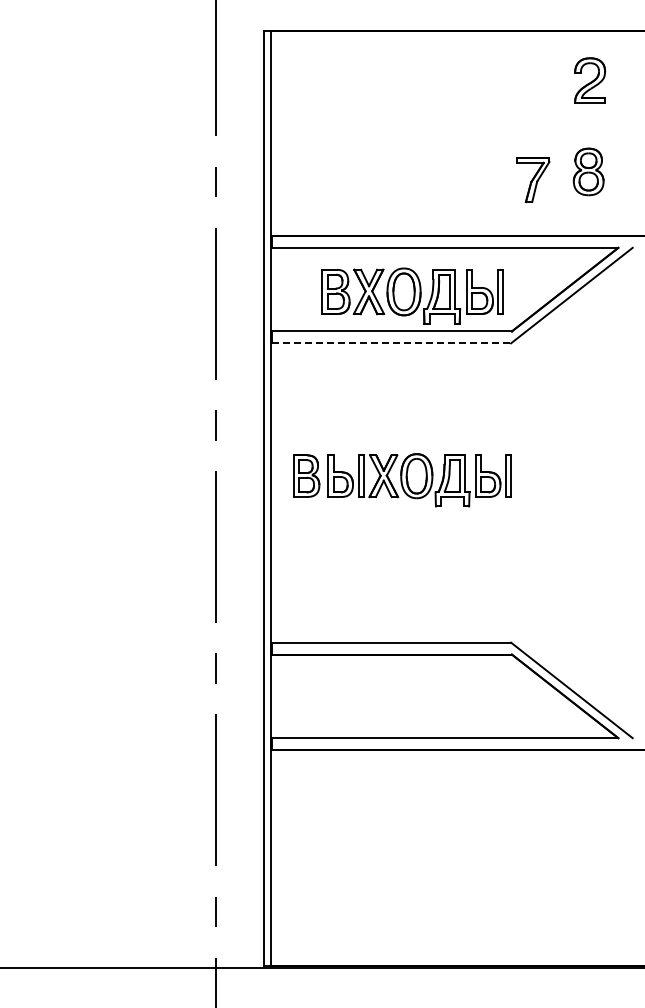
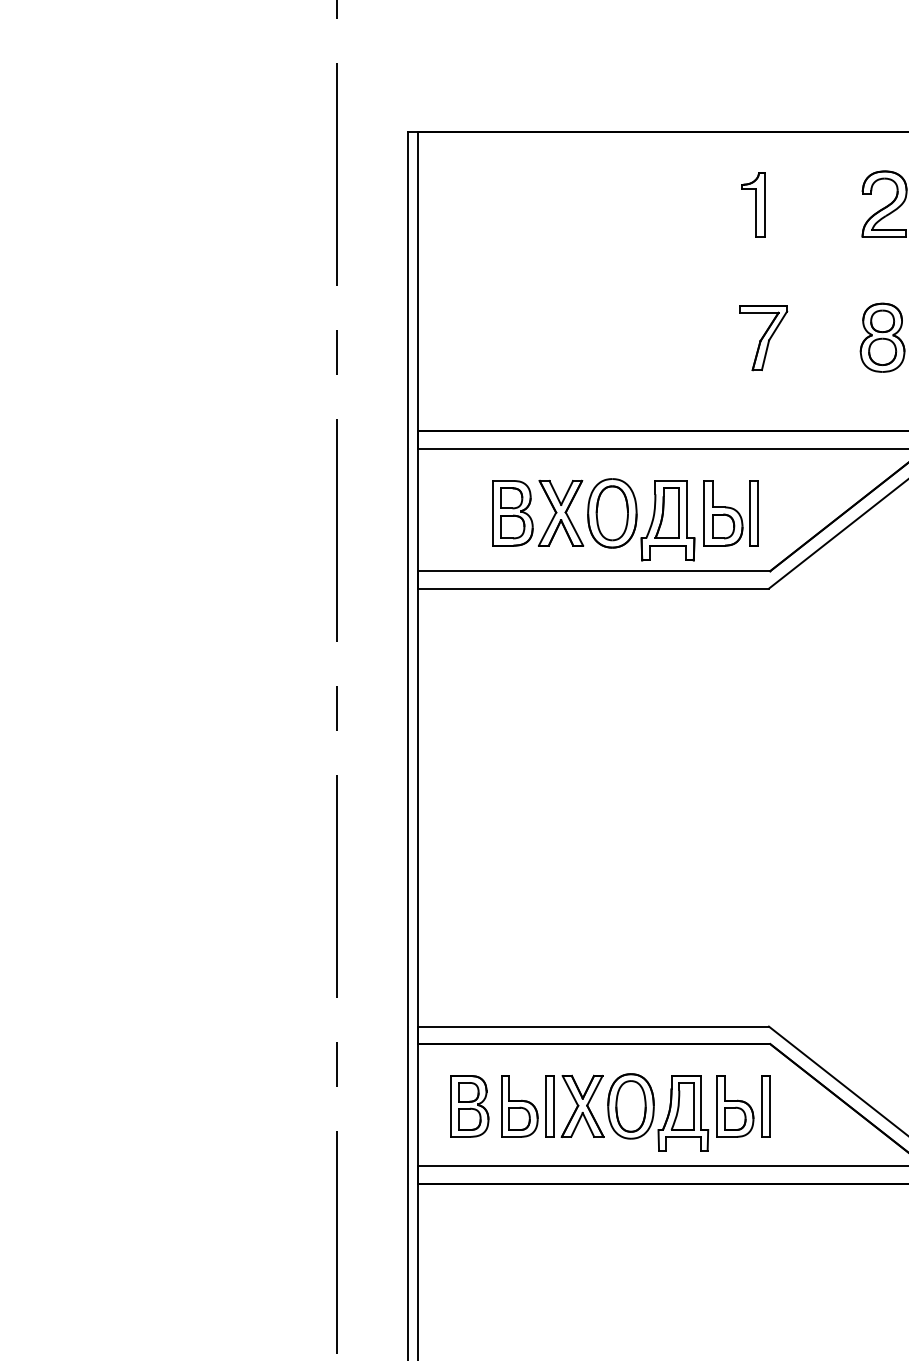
part: (499, 81) -> (752, 205), added
part: (533, 180) -> (763, 338), moved
line: (391, 343) -> (594, 588), dashed -> solid
part: (402, 480) -> (610, 1112), moved

